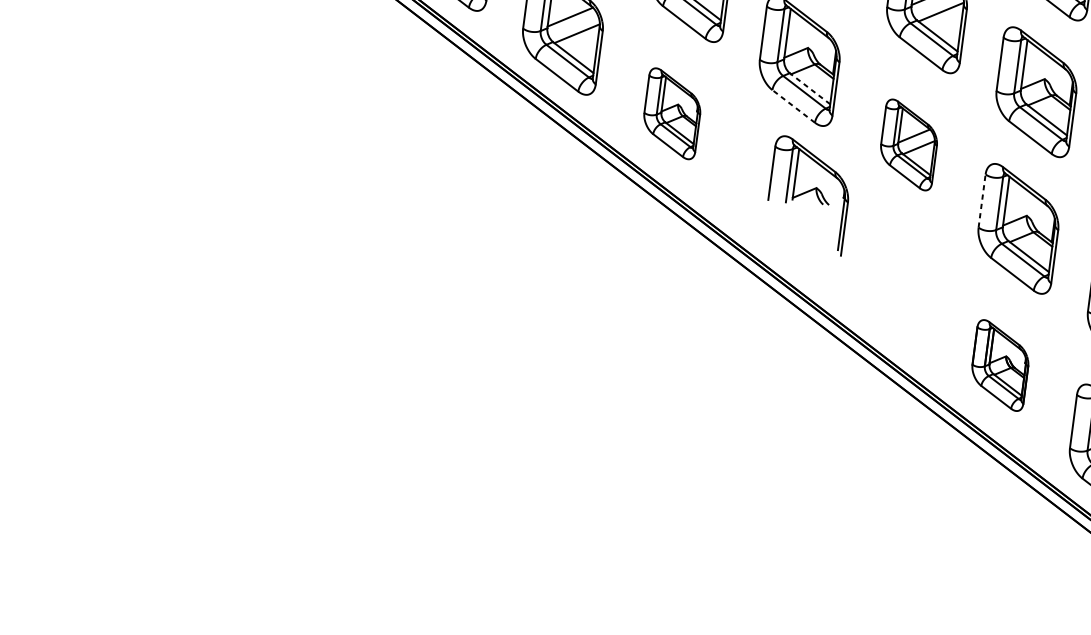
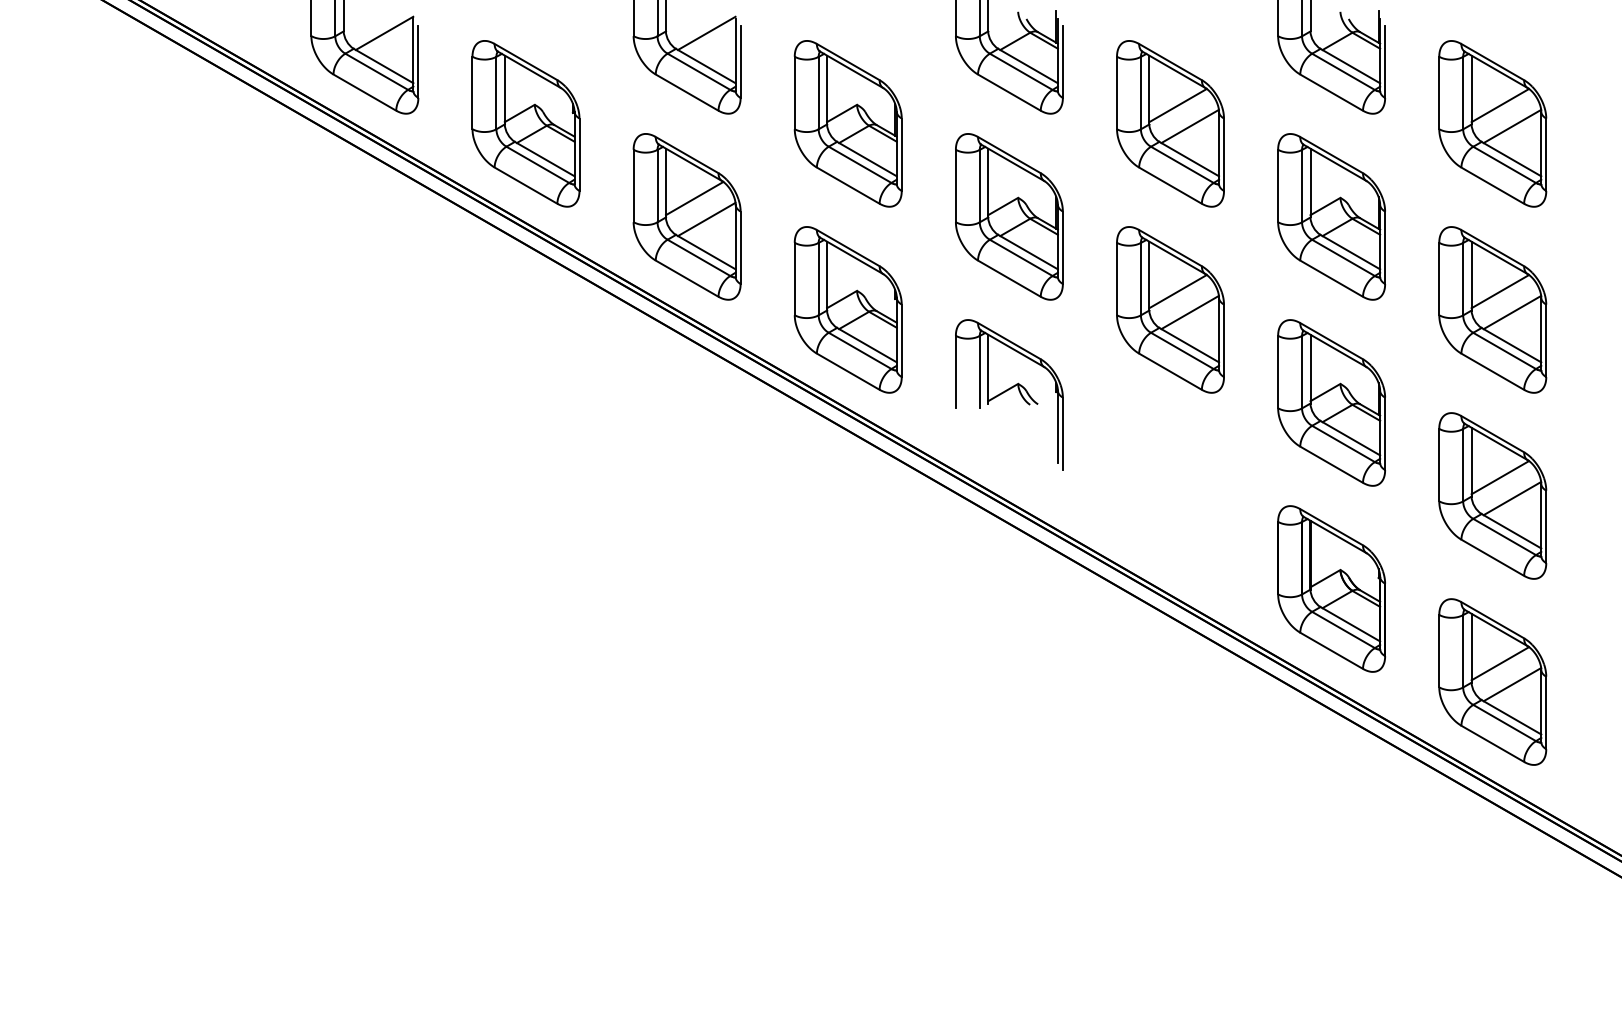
line: (809, 88) -> (1027, 251), dashed -> solid
line: (793, 106) -> (1008, 278), dashed -> solid
part: (671, 113) -> (847, 309), size x1.43
part: (909, 144) -> (1170, 309), size x1.43
part: (809, 195) -> (1009, 394), moved
line: (982, 200) -> (1278, 371), dashed -> solid
part: (1000, 365) -> (1331, 588), size x1.43

